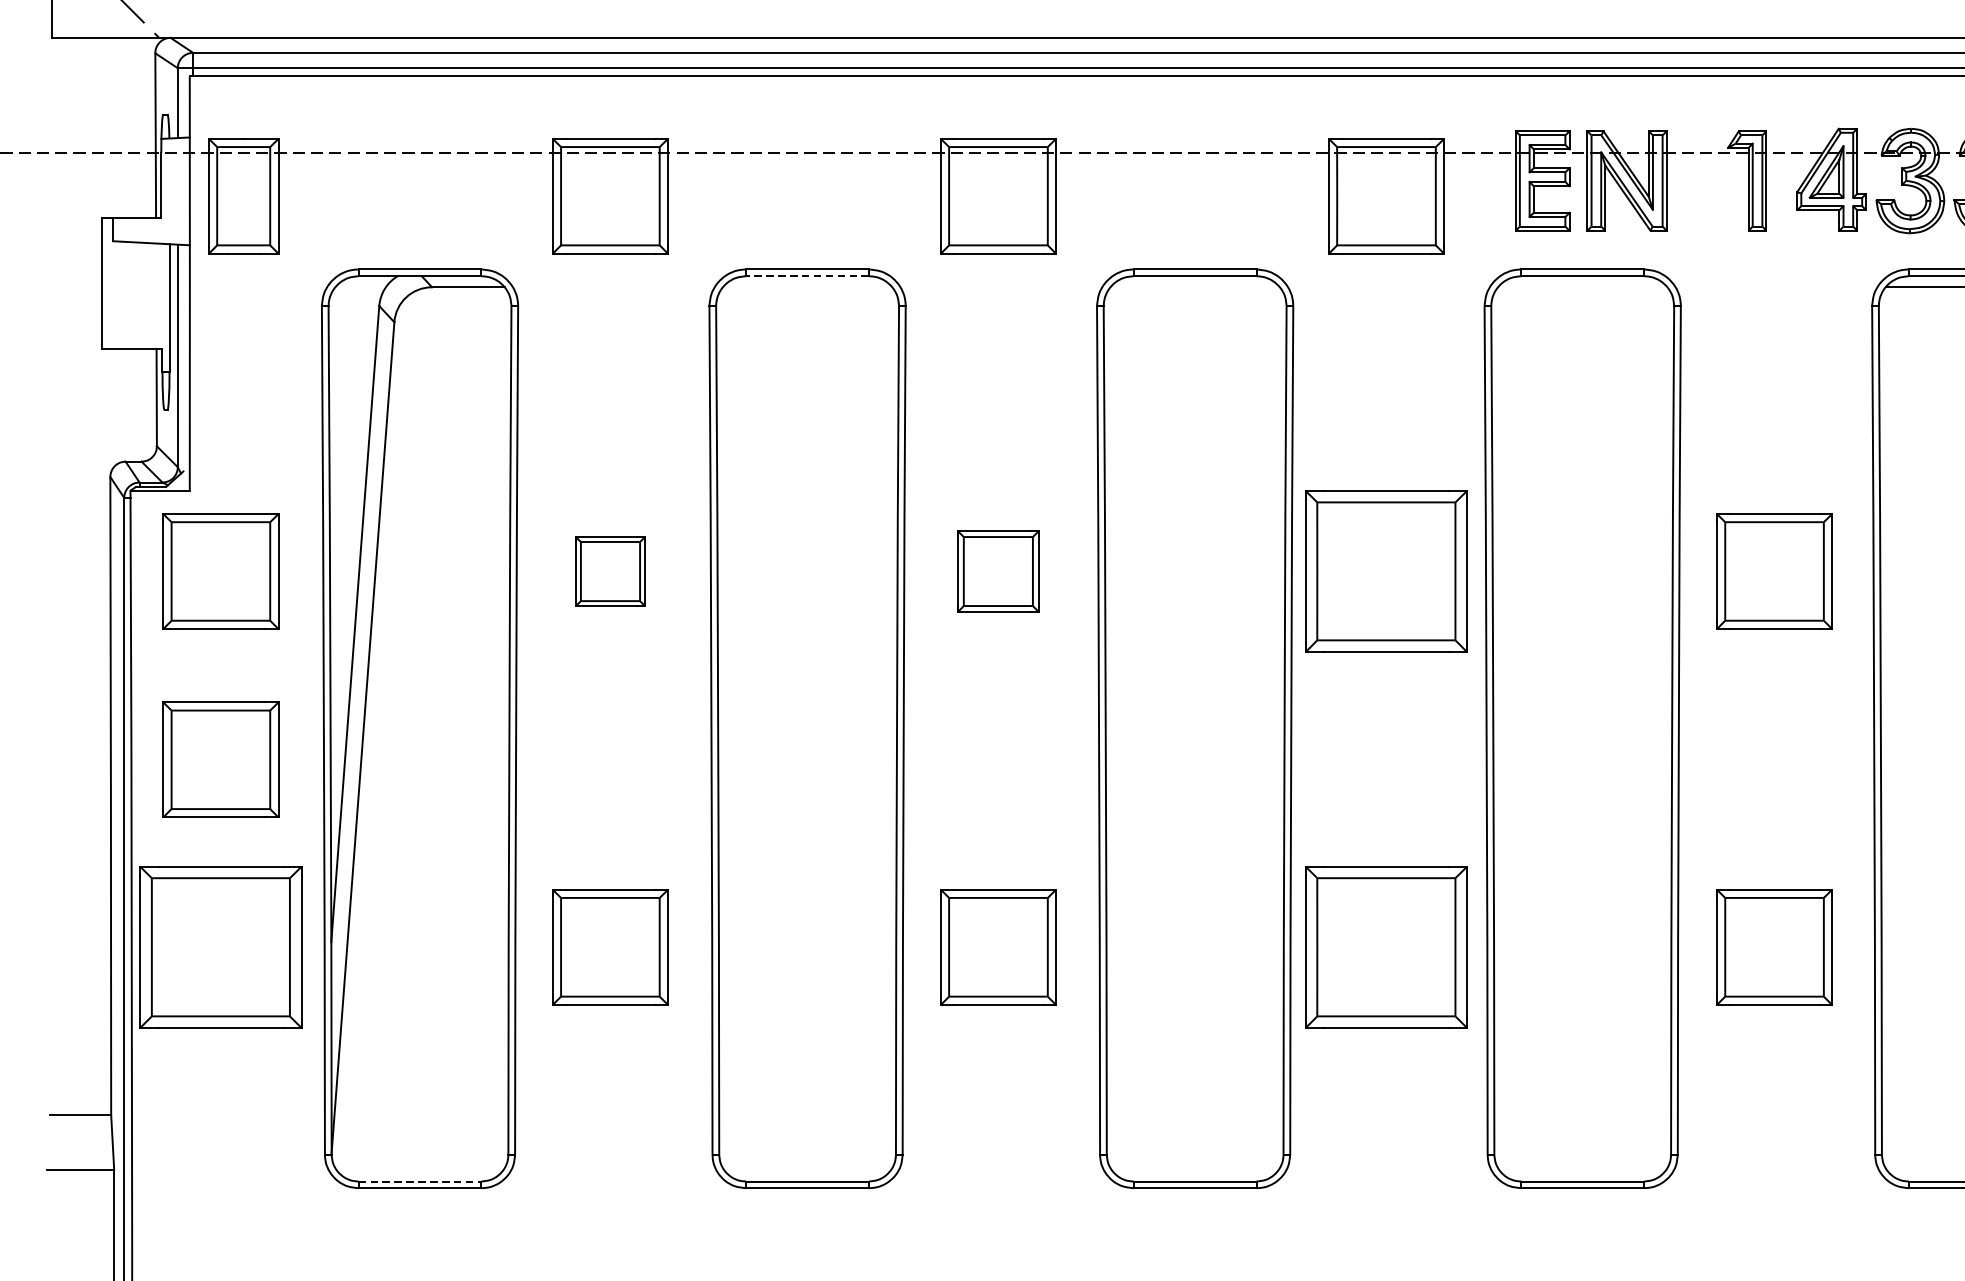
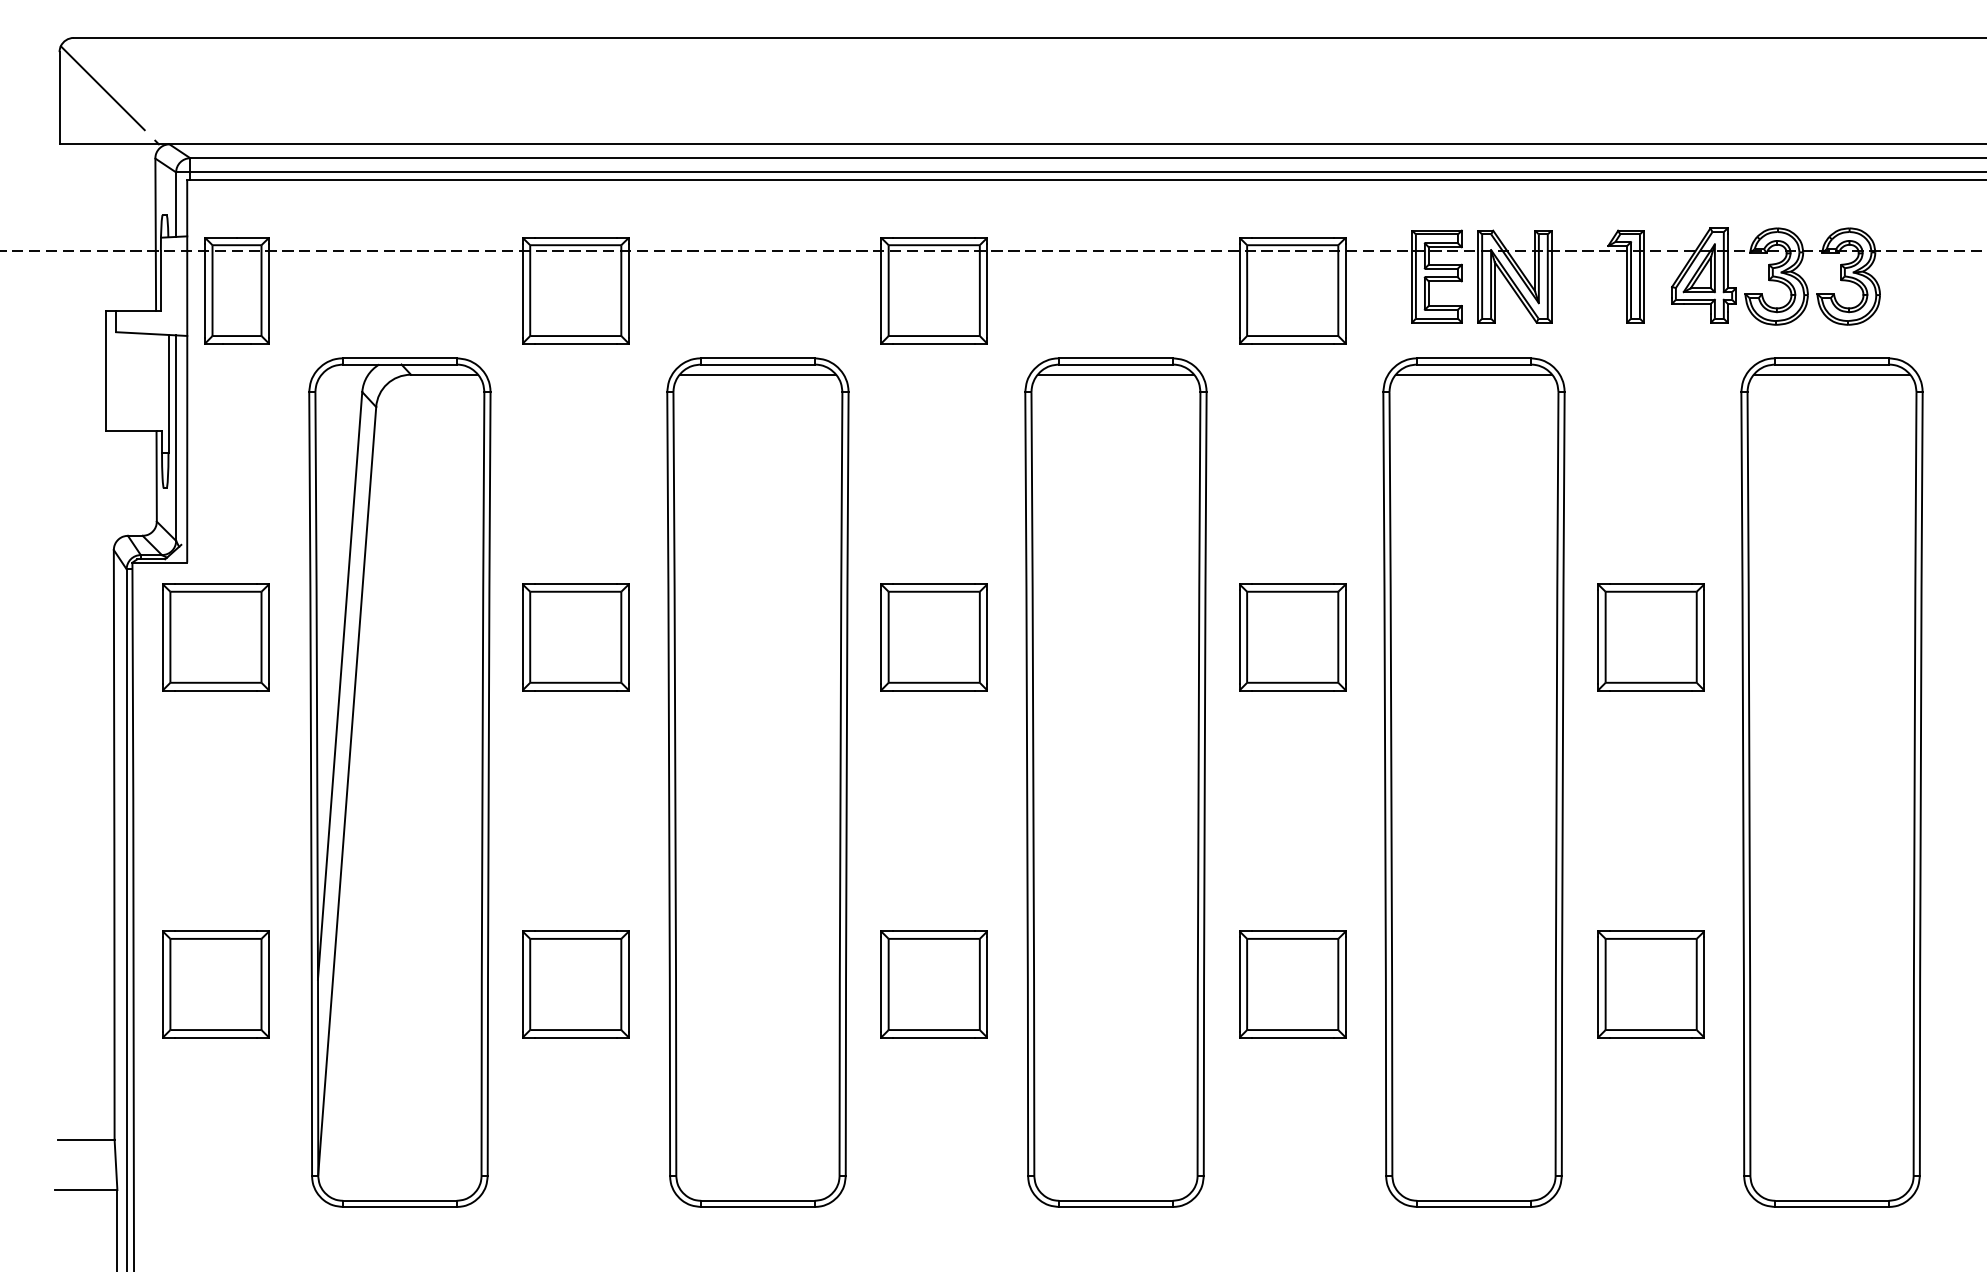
line: (807, 276) -> (757, 364), dashed -> solid
line: (808, 287) -> (758, 374), added
line: (1195, 287) -> (1116, 374), added
line: (1583, 287) -> (1474, 374), added
part: (610, 571) -> (575, 637), size x1.67
part: (997, 571) -> (933, 637), size x1.43
part: (1386, 571) -> (1292, 637), size x0.71
part: (220, 760) -> (215, 811), removed
part: (220, 947) -> (215, 984), size x0.71
part: (1386, 947) -> (1292, 984), size x0.71
line: (419, 1181) -> (399, 1200), dashed -> solid

